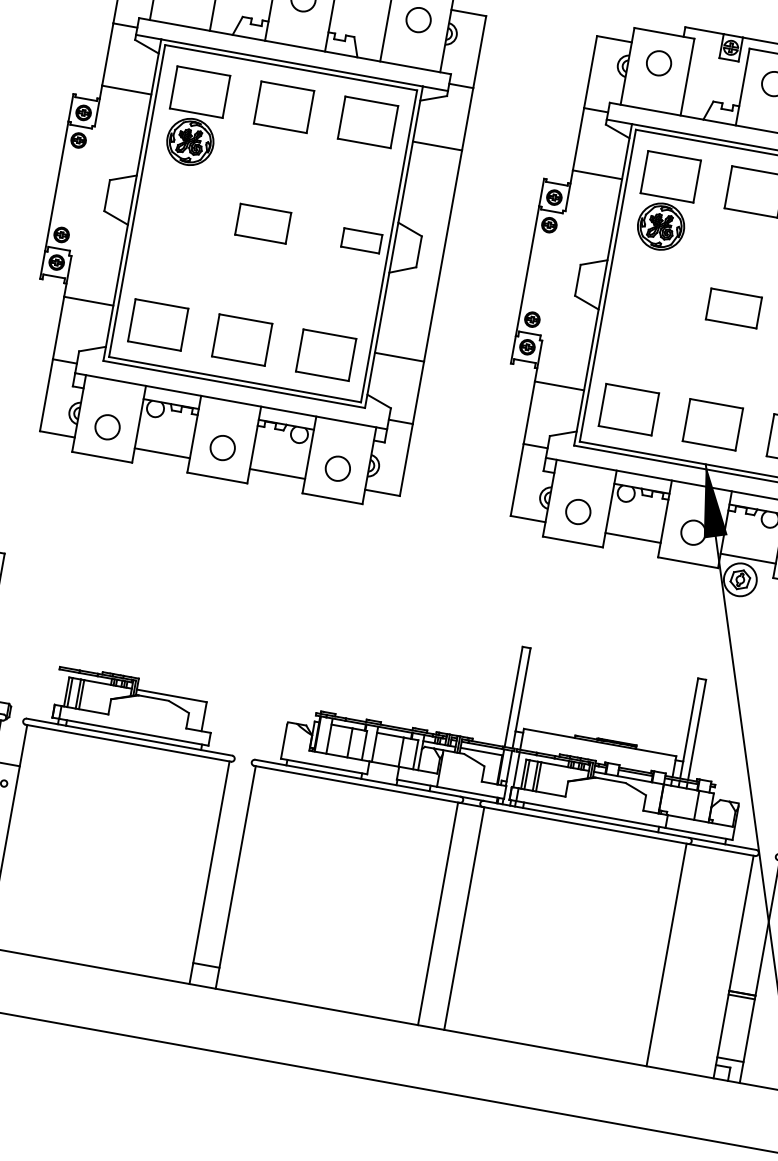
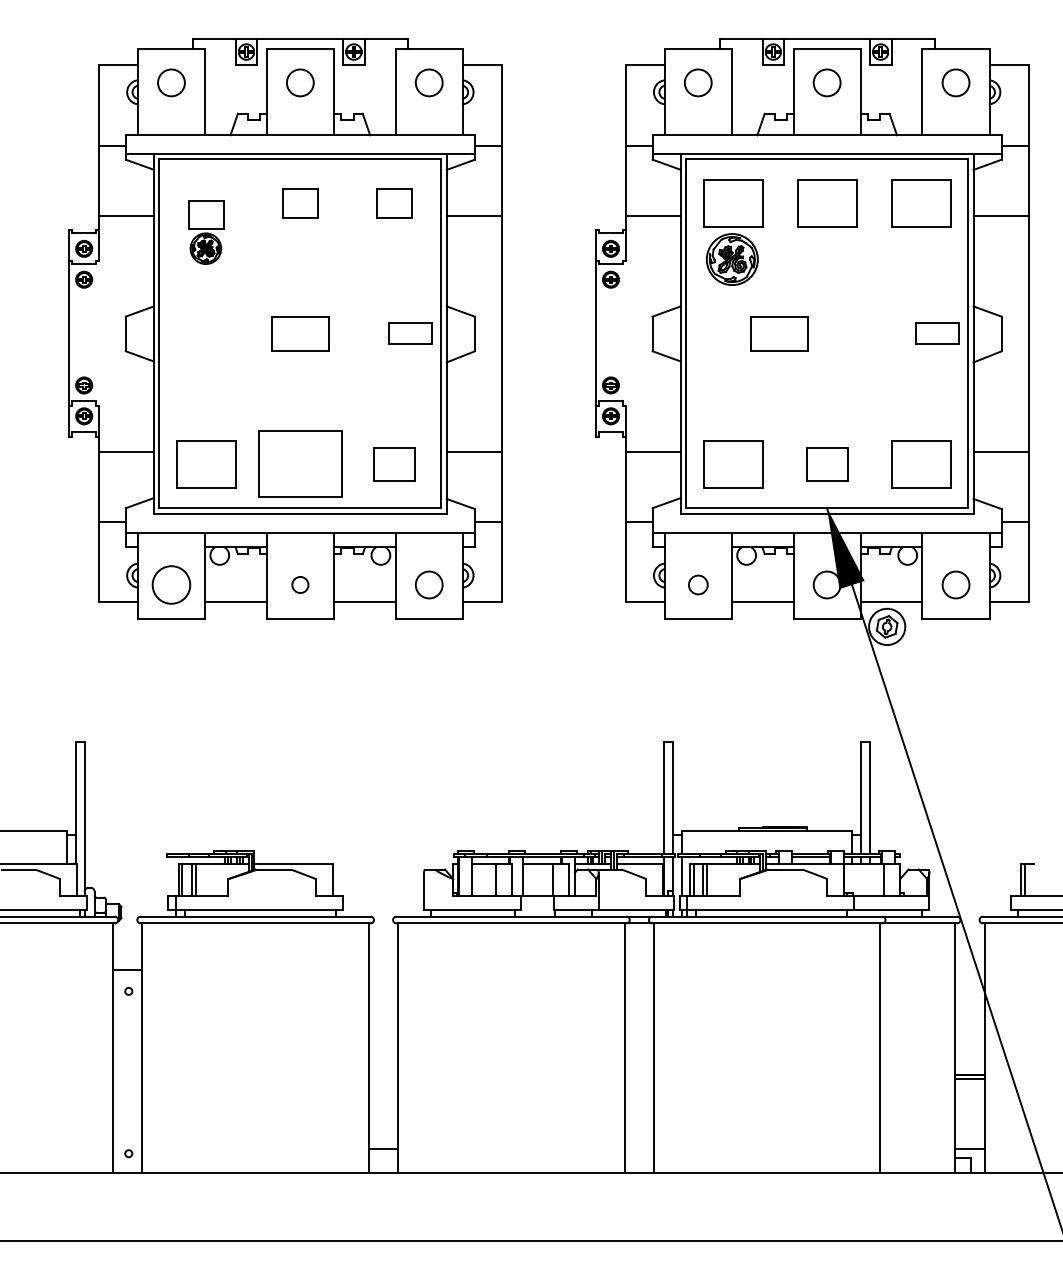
part: (284, 107) -> (300, 203), size x0.6
part: (195, 117) -> (206, 232), size x0.6
part: (368, 122) -> (394, 203), size x0.6
part: (734, 308) -> (779, 333), moved
part: (242, 340) -> (300, 464), size x1.4
part: (326, 355) -> (394, 464), size x0.7
part: (713, 425) -> (827, 464), size x0.7
circle: (107, 426) -> (171, 584), size x1.4
circle: (222, 447) -> (300, 584), size x0.6
circle: (578, 511) -> (698, 584), size x0.7

